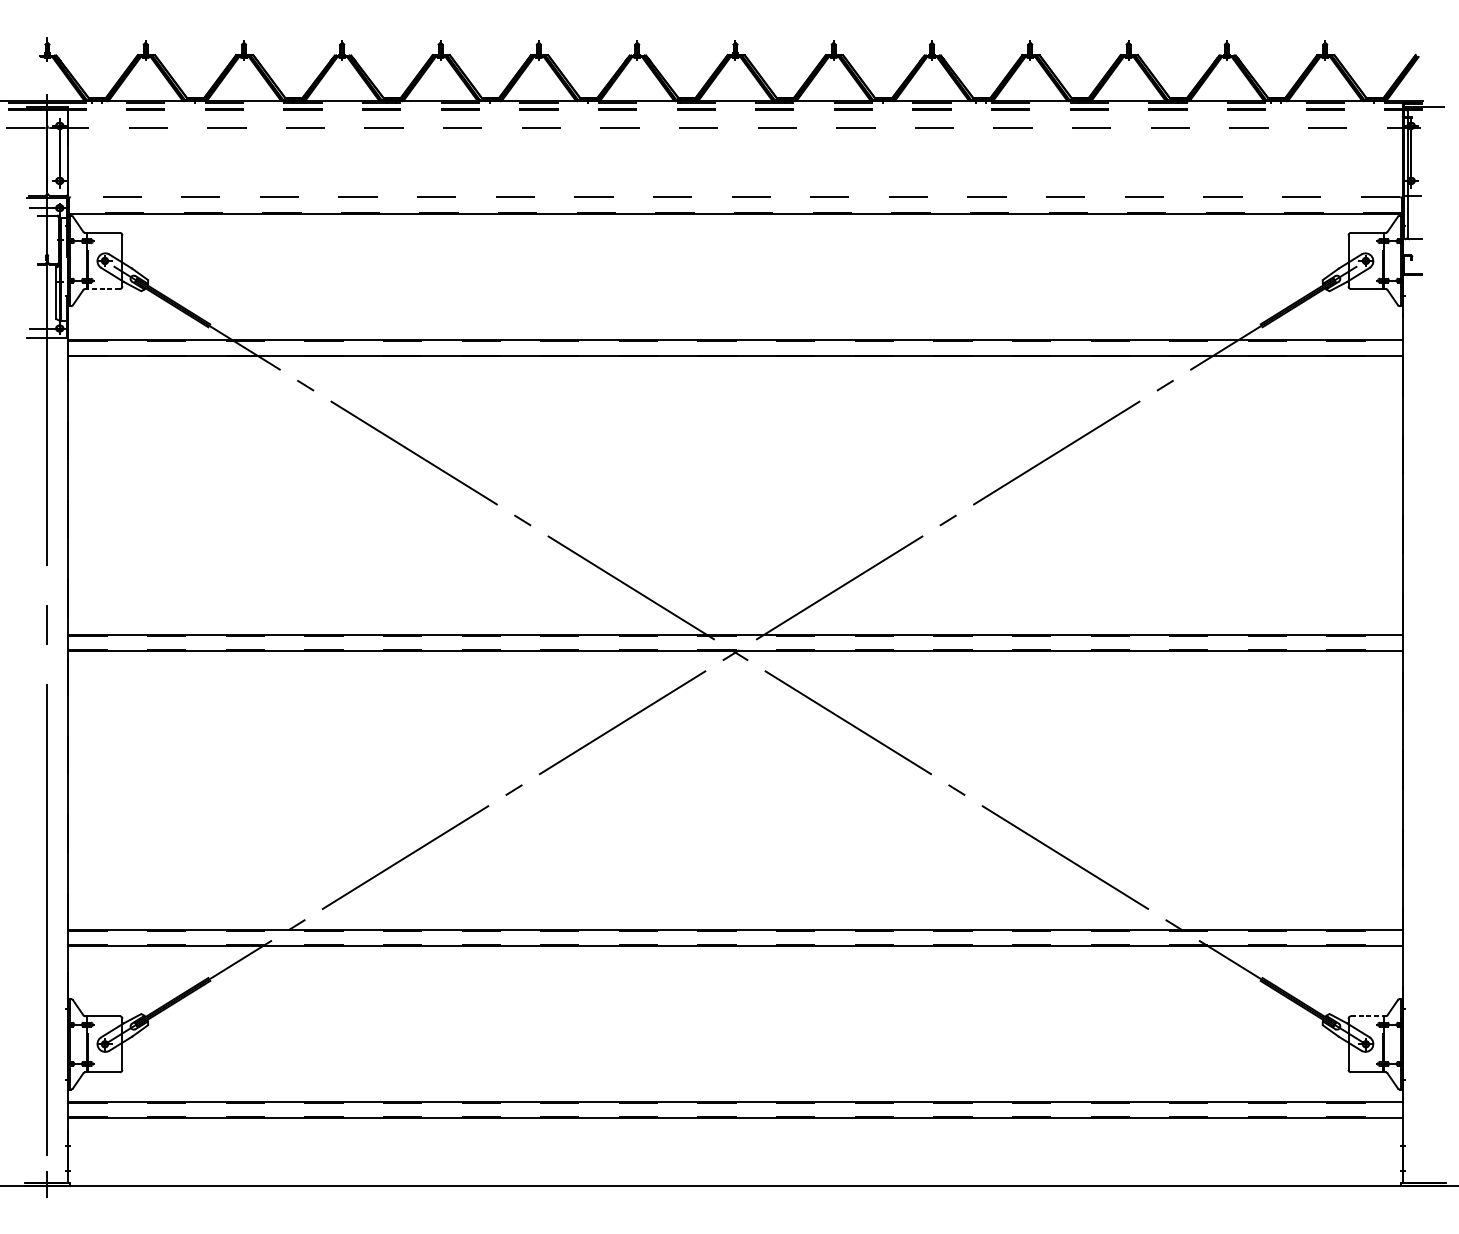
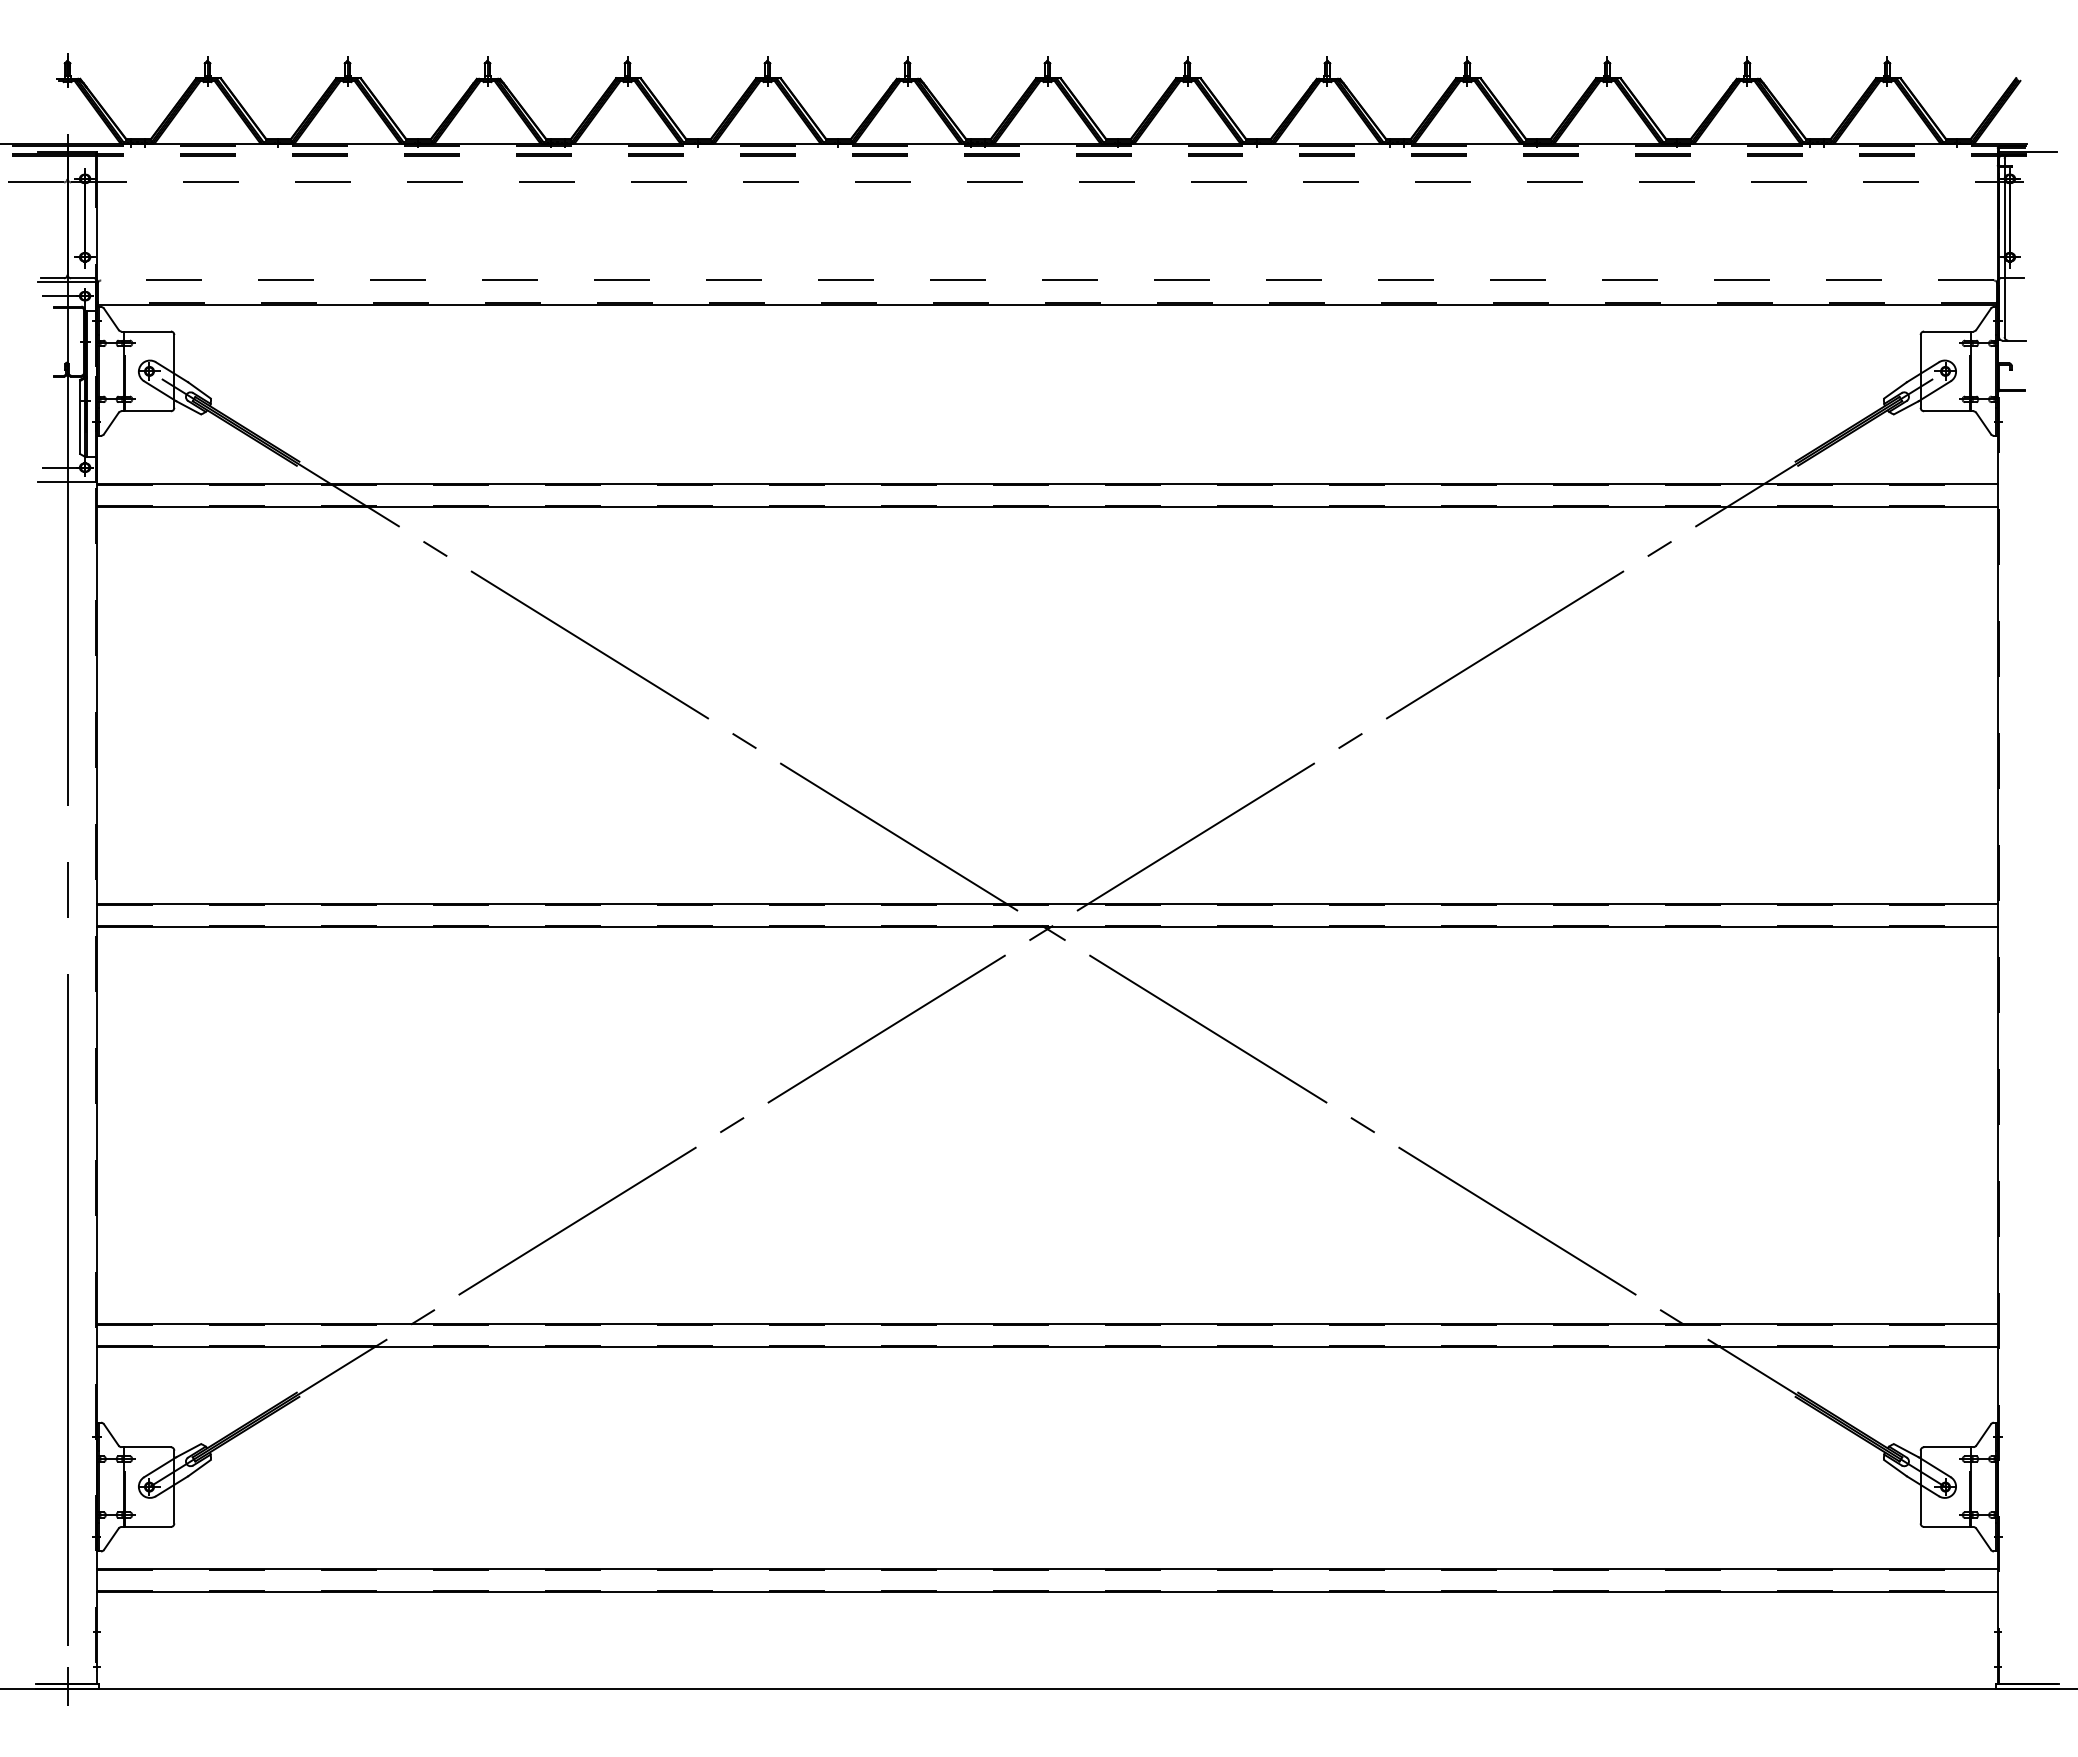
line: (102, 289) -> (146, 411), dashed -> solid
line: (1368, 1016) -> (1948, 1447), dashed -> solid

